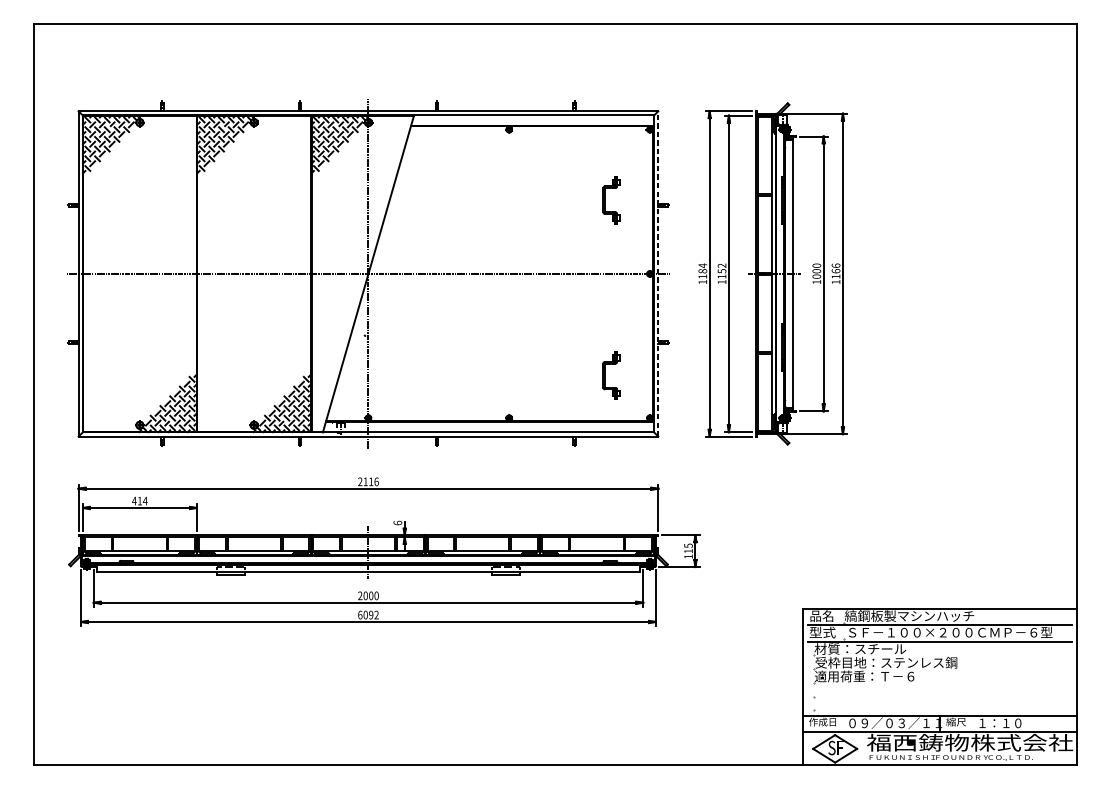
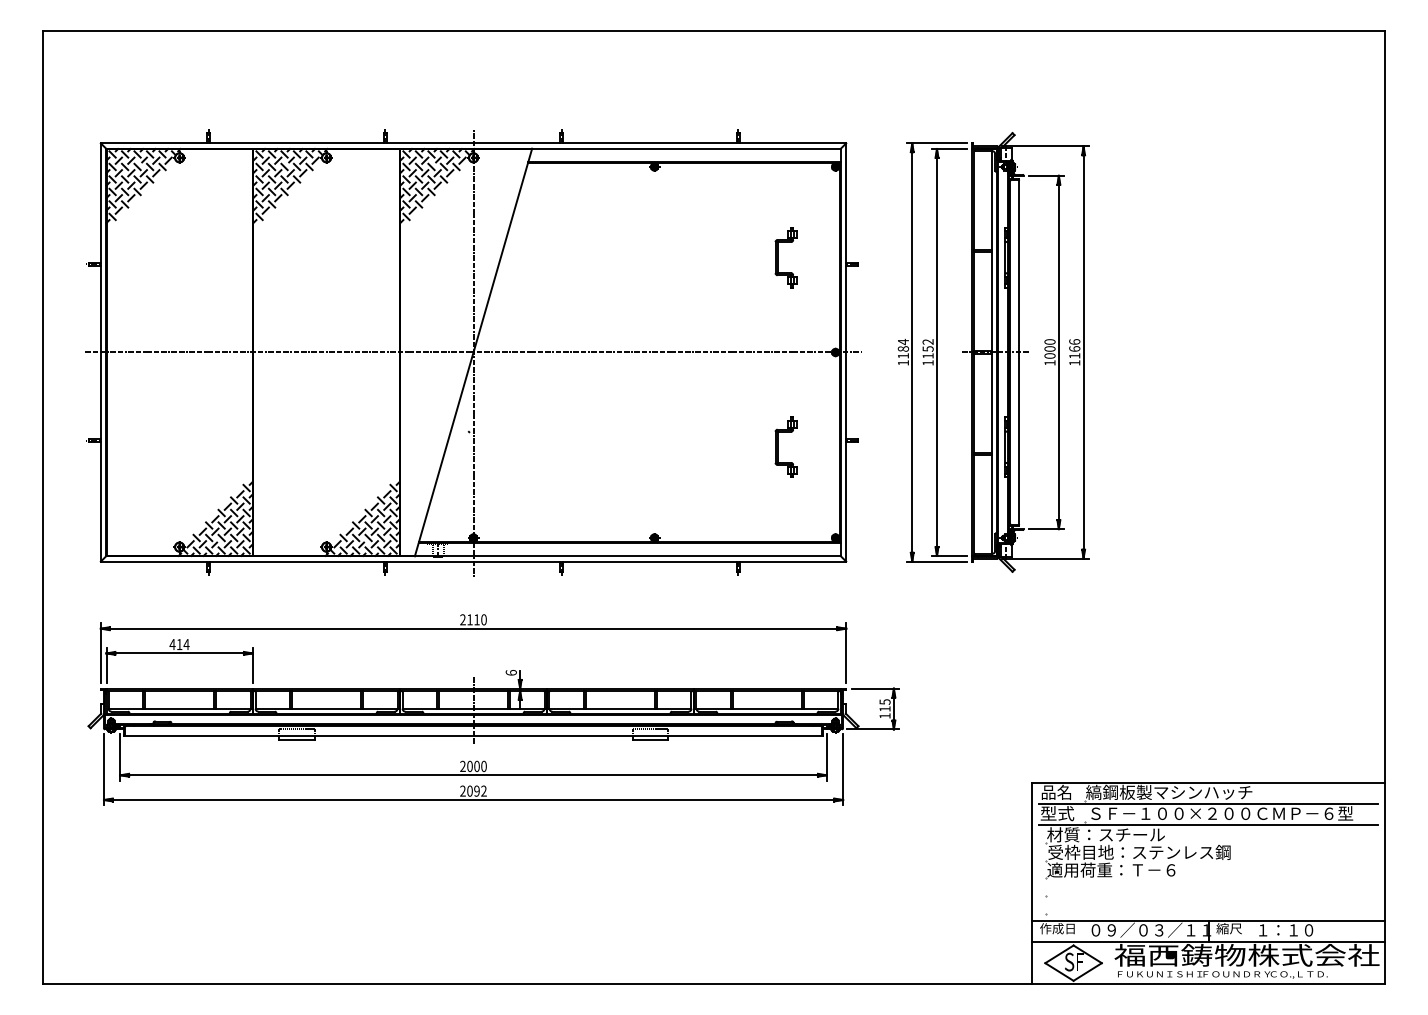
line: (658, 273) -> (846, 351), dashed -> solid
part: (605, 375) -> (778, 446), moved
text: (376, 481) -> (483, 619), 2116 -> 2110
text: (359, 614) -> (462, 790), 6092 -> 2092

